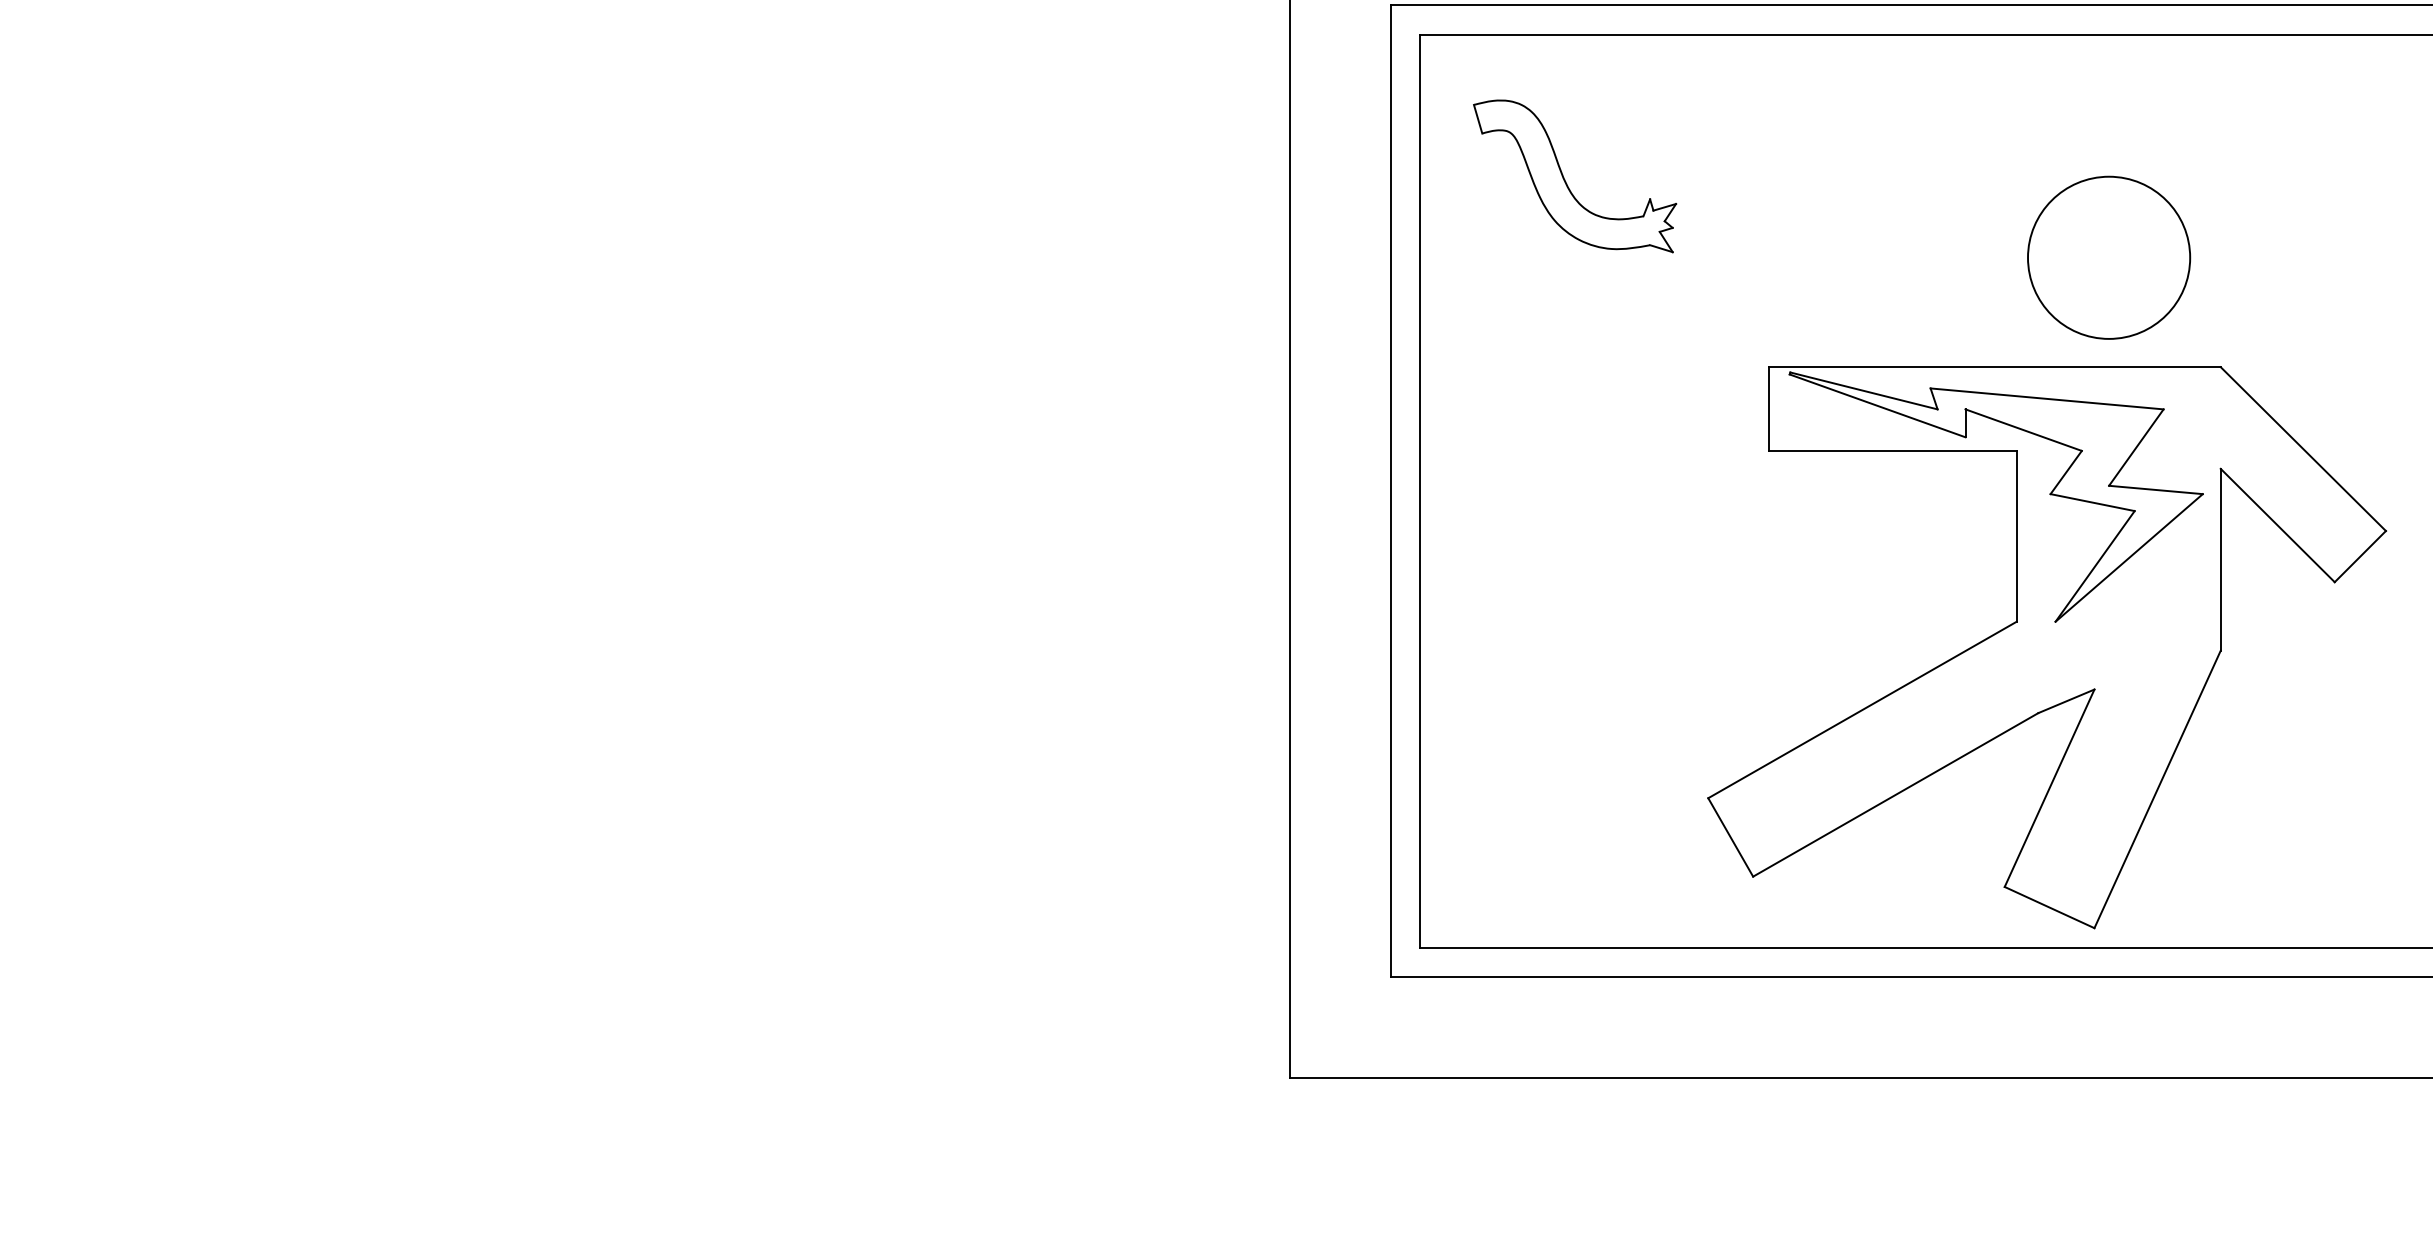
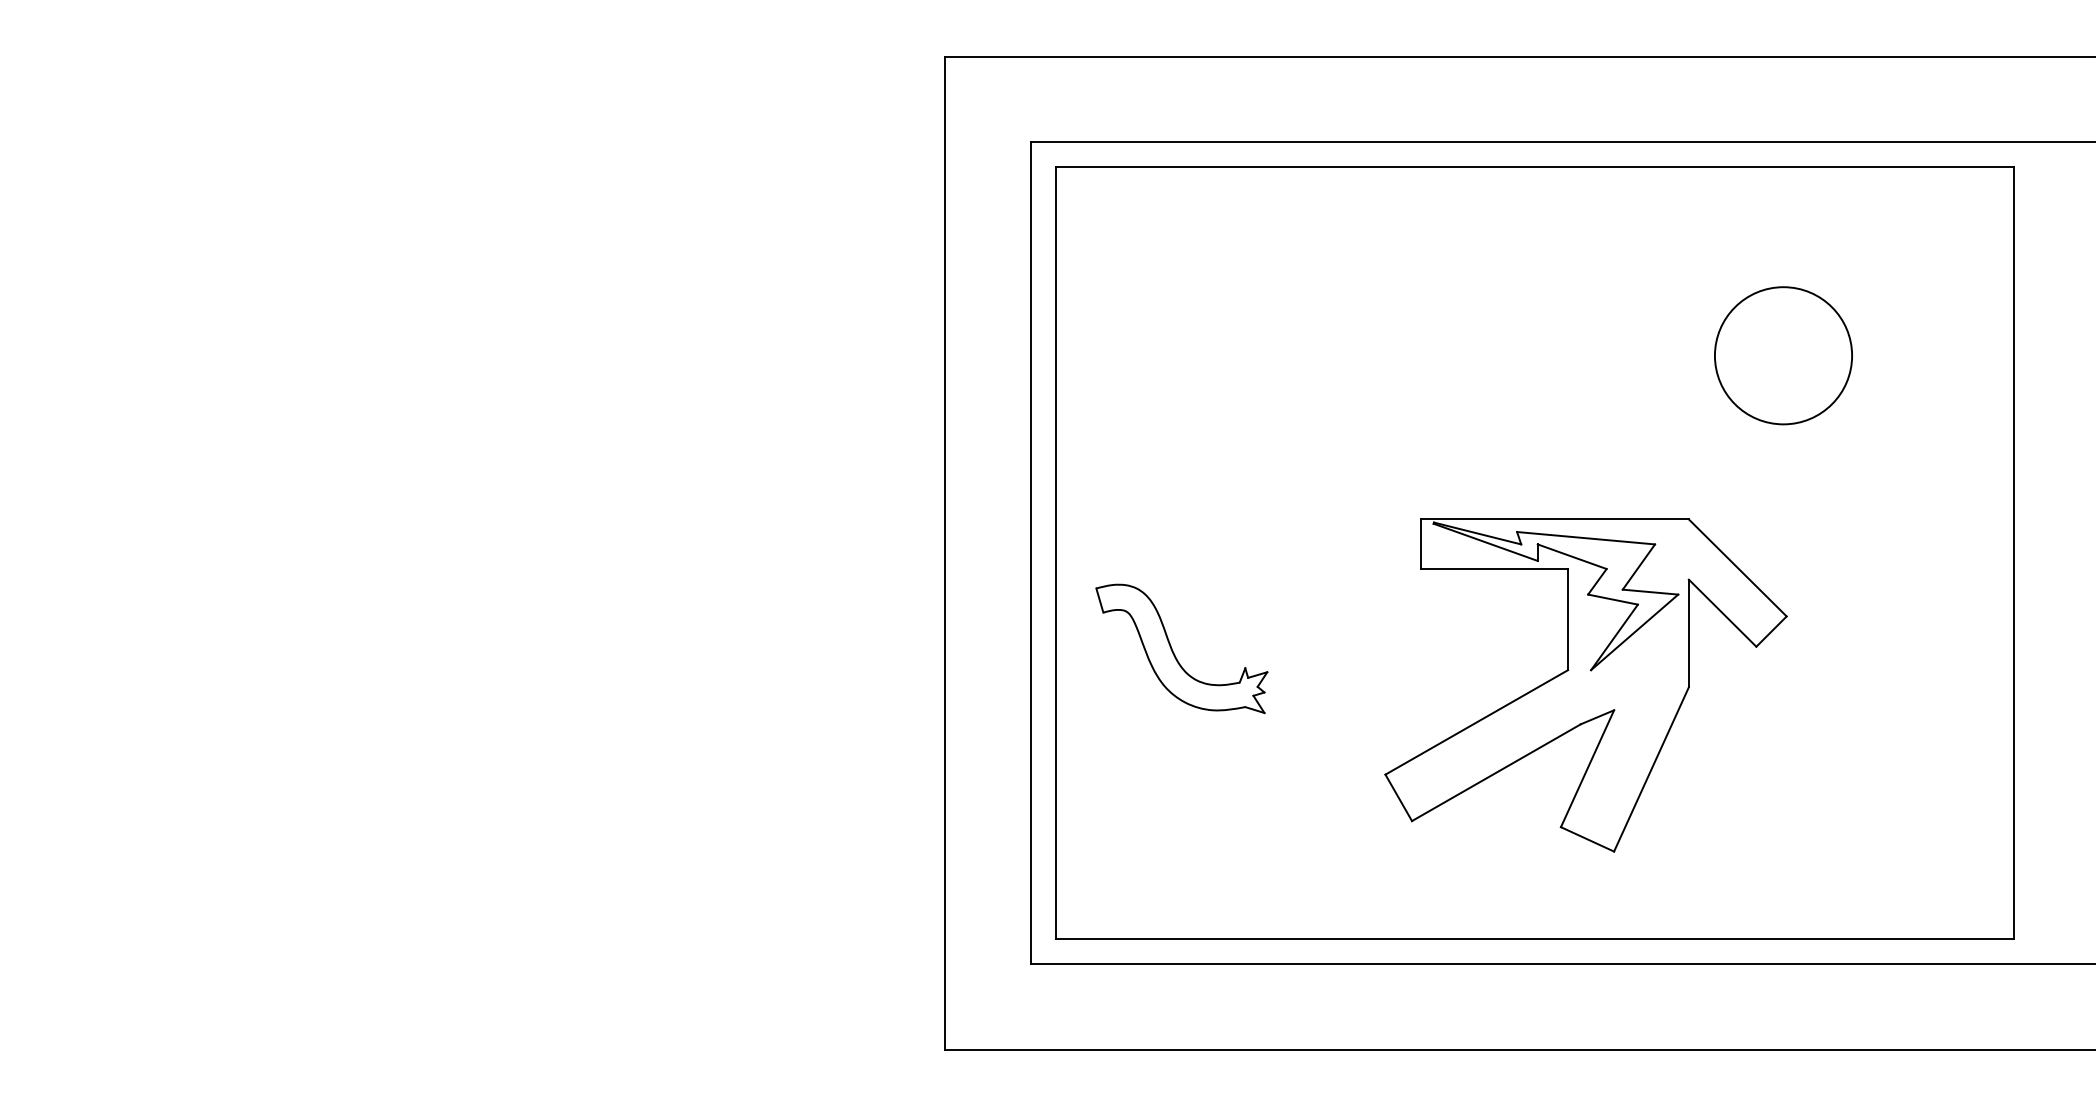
part: (1566, 180) -> (1174, 652), moved
circle: (2109, 257) -> (1783, 355), moved
part: (2046, 647) -> (1585, 685), size x0.7

